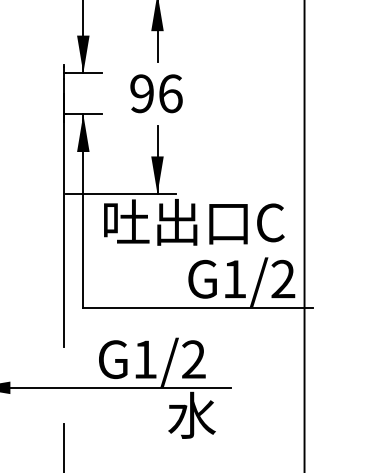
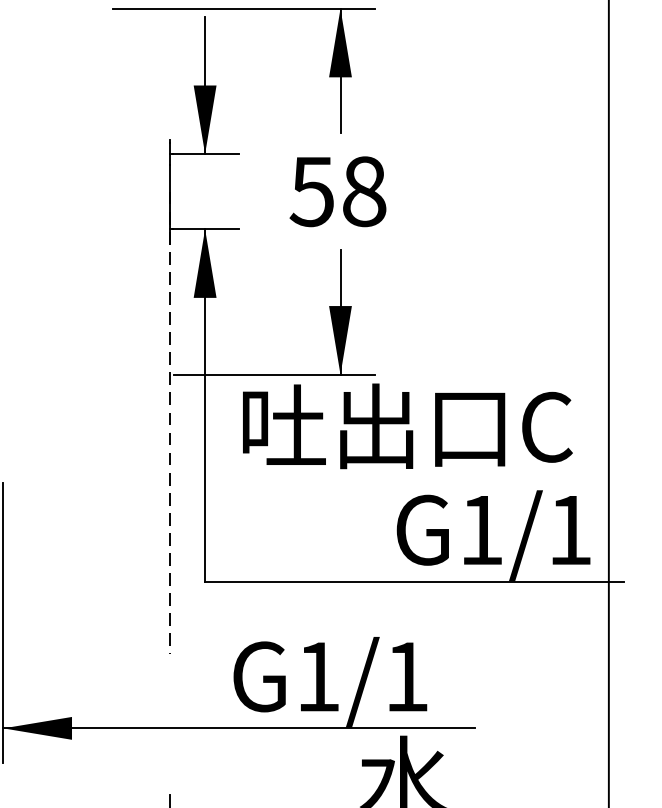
text: (155, 93) -> (336, 191), 96 -> 58
line: (64, 220) -> (170, 422), solid -> dashed
text: (283, 278) -> (570, 528), G1/2 -> G1/1
text: (193, 359) -> (406, 676), G1/2 -> G1/1

